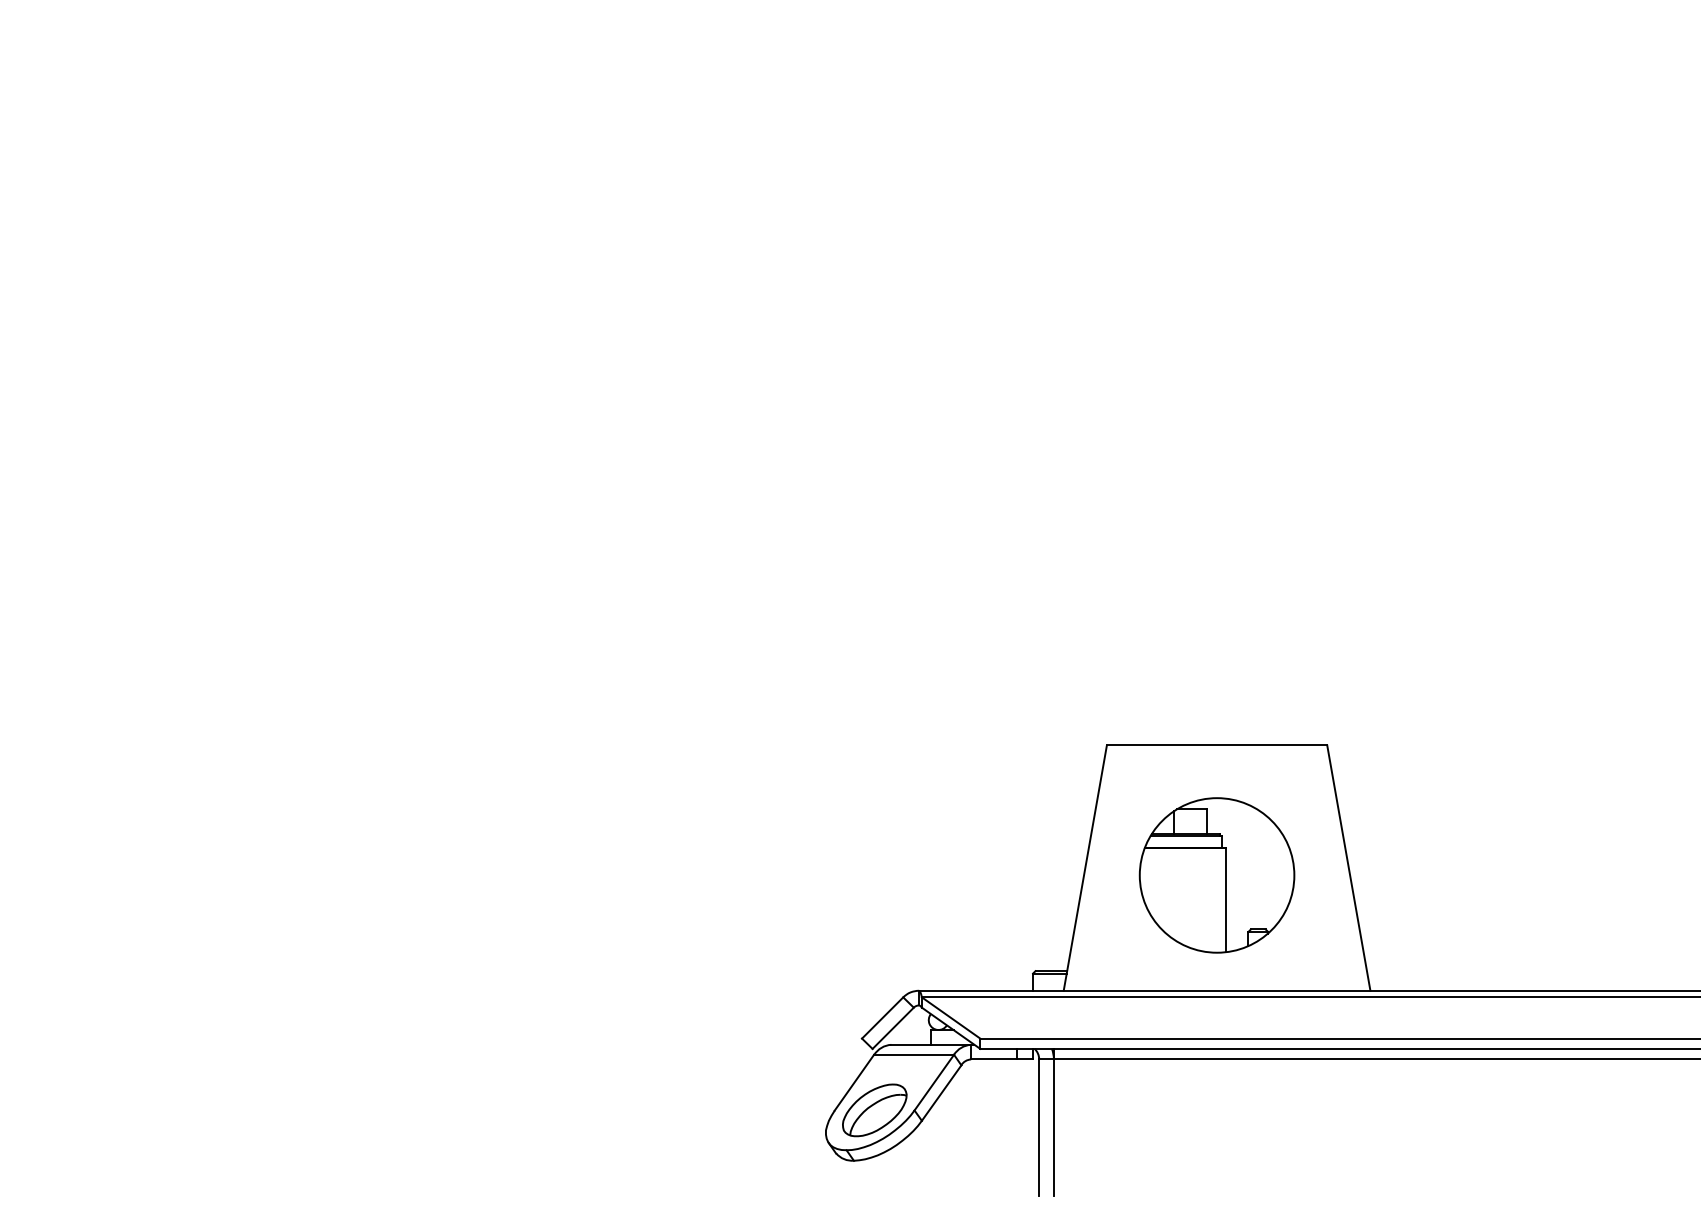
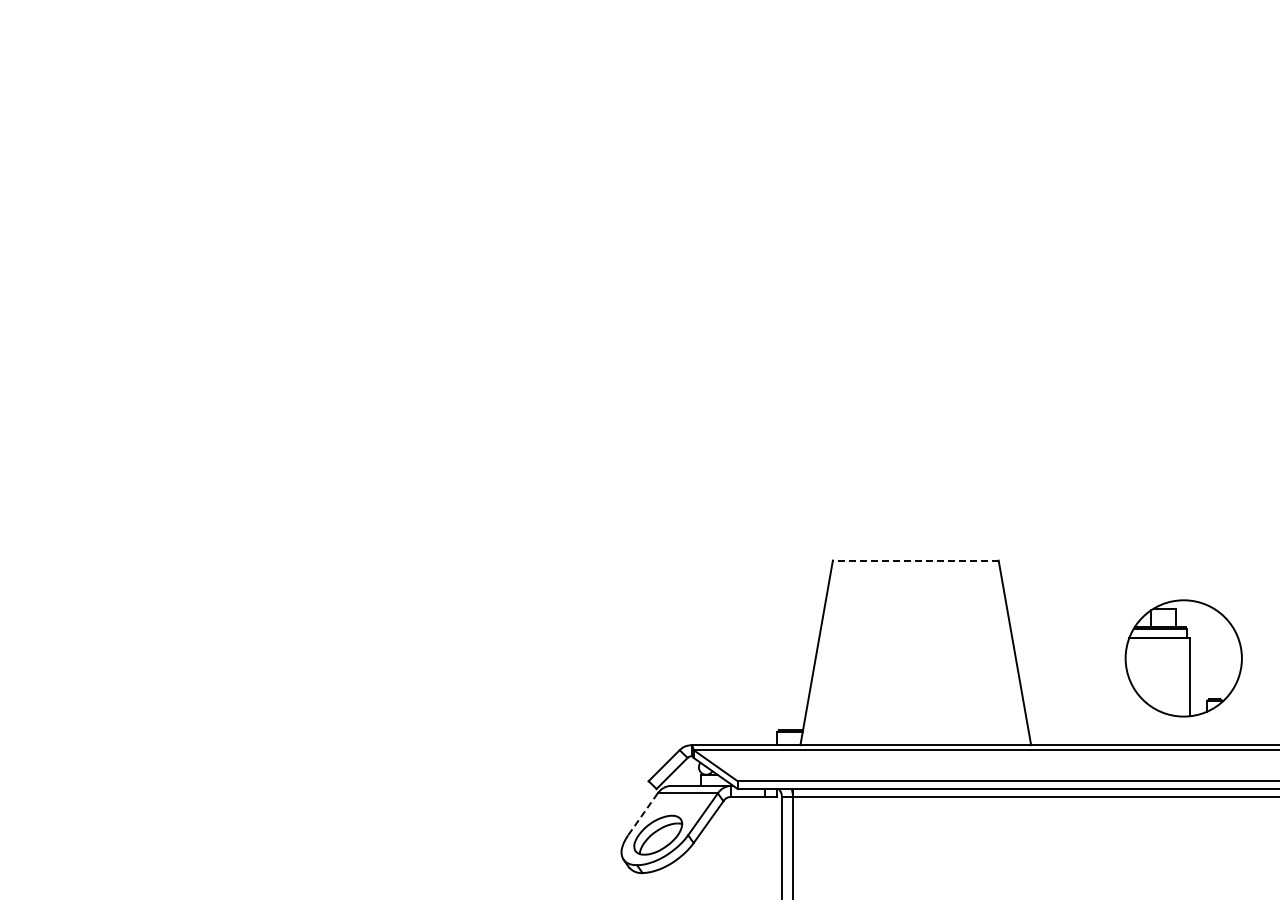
line: (1216, 745) -> (915, 560), solid -> dashed
part: (1216, 875) -> (1183, 658), moved
line: (853, 1082) -> (642, 814), solid -> dashed

